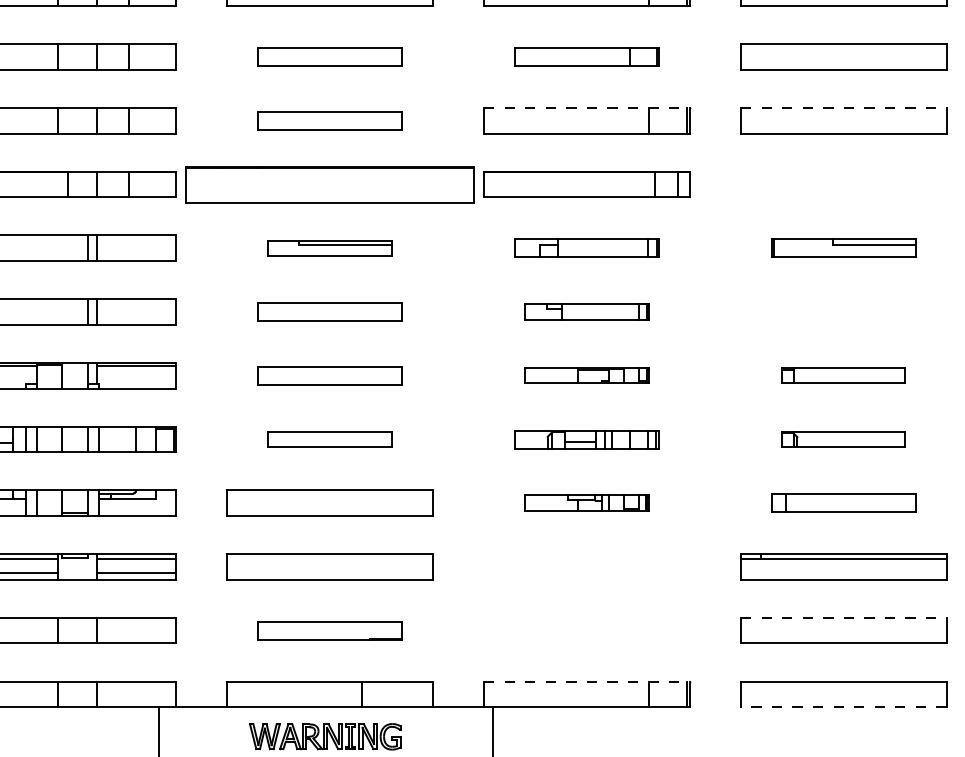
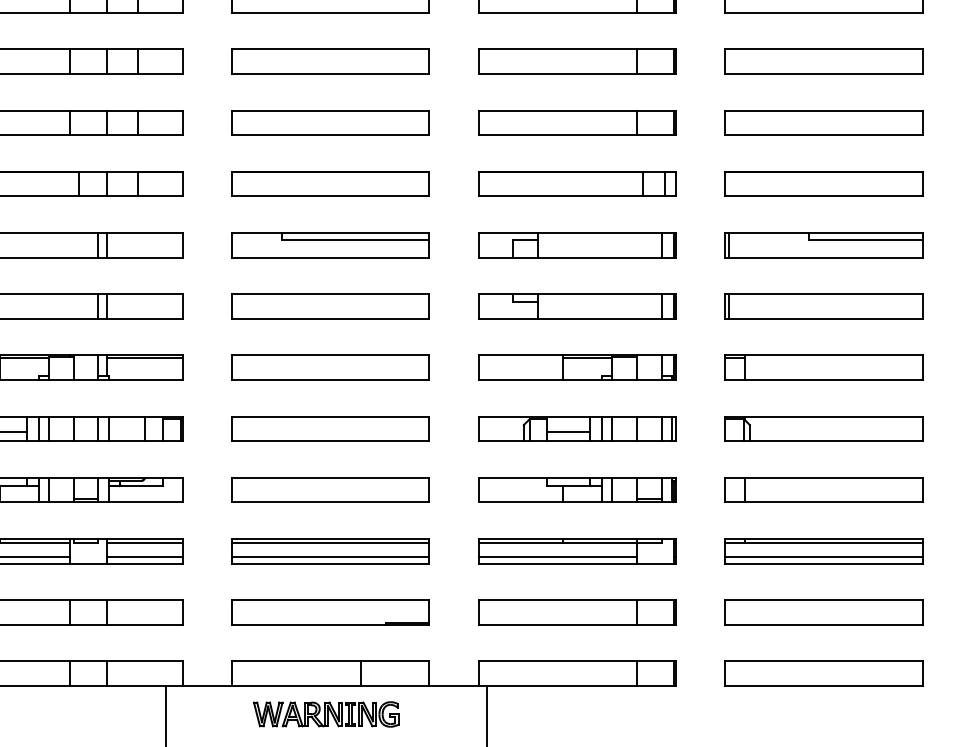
part: (329, 56) -> (330, 61), size x1.43
part: (586, 56) -> (577, 61), size x1.43
line: (586, 107) -> (577, 110), dashed -> solid
line: (844, 107) -> (824, 110), dashed -> solid
part: (329, 120) -> (330, 122), size x1.43
part: (329, 183) -> (330, 183), size x0.71
part: (843, 183) -> (823, 183), added
part: (329, 248) -> (330, 245), size x1.67
part: (586, 248) -> (577, 245), size x1.43
part: (843, 248) -> (823, 245), size x1.43
part: (329, 312) -> (330, 306), size x1.43
part: (586, 312) -> (577, 306), size x1.67
part: (843, 312) -> (823, 306), added
part: (329, 375) -> (330, 367), size x1.43
part: (586, 375) -> (577, 367), size x1.67
part: (843, 375) -> (823, 367), size x1.67
part: (329, 439) -> (330, 428), size x1.67
part: (586, 439) -> (577, 428), size x1.43
part: (843, 439) -> (823, 428), size x1.67
part: (586, 502) -> (577, 489), size x1.67
part: (843, 502) -> (823, 489), size x1.43
line: (329, 558) -> (330, 543), added
part: (586, 567) -> (577, 551), added
line: (329, 572) -> (330, 556), added
line: (843, 572) -> (823, 556), added
line: (844, 618) -> (824, 600), dashed -> solid
part: (329, 630) -> (330, 612), size x1.43
part: (586, 630) -> (577, 612), added
line: (586, 681) -> (577, 661), dashed -> solid
line: (844, 707) -> (824, 686), dashed -> solid

